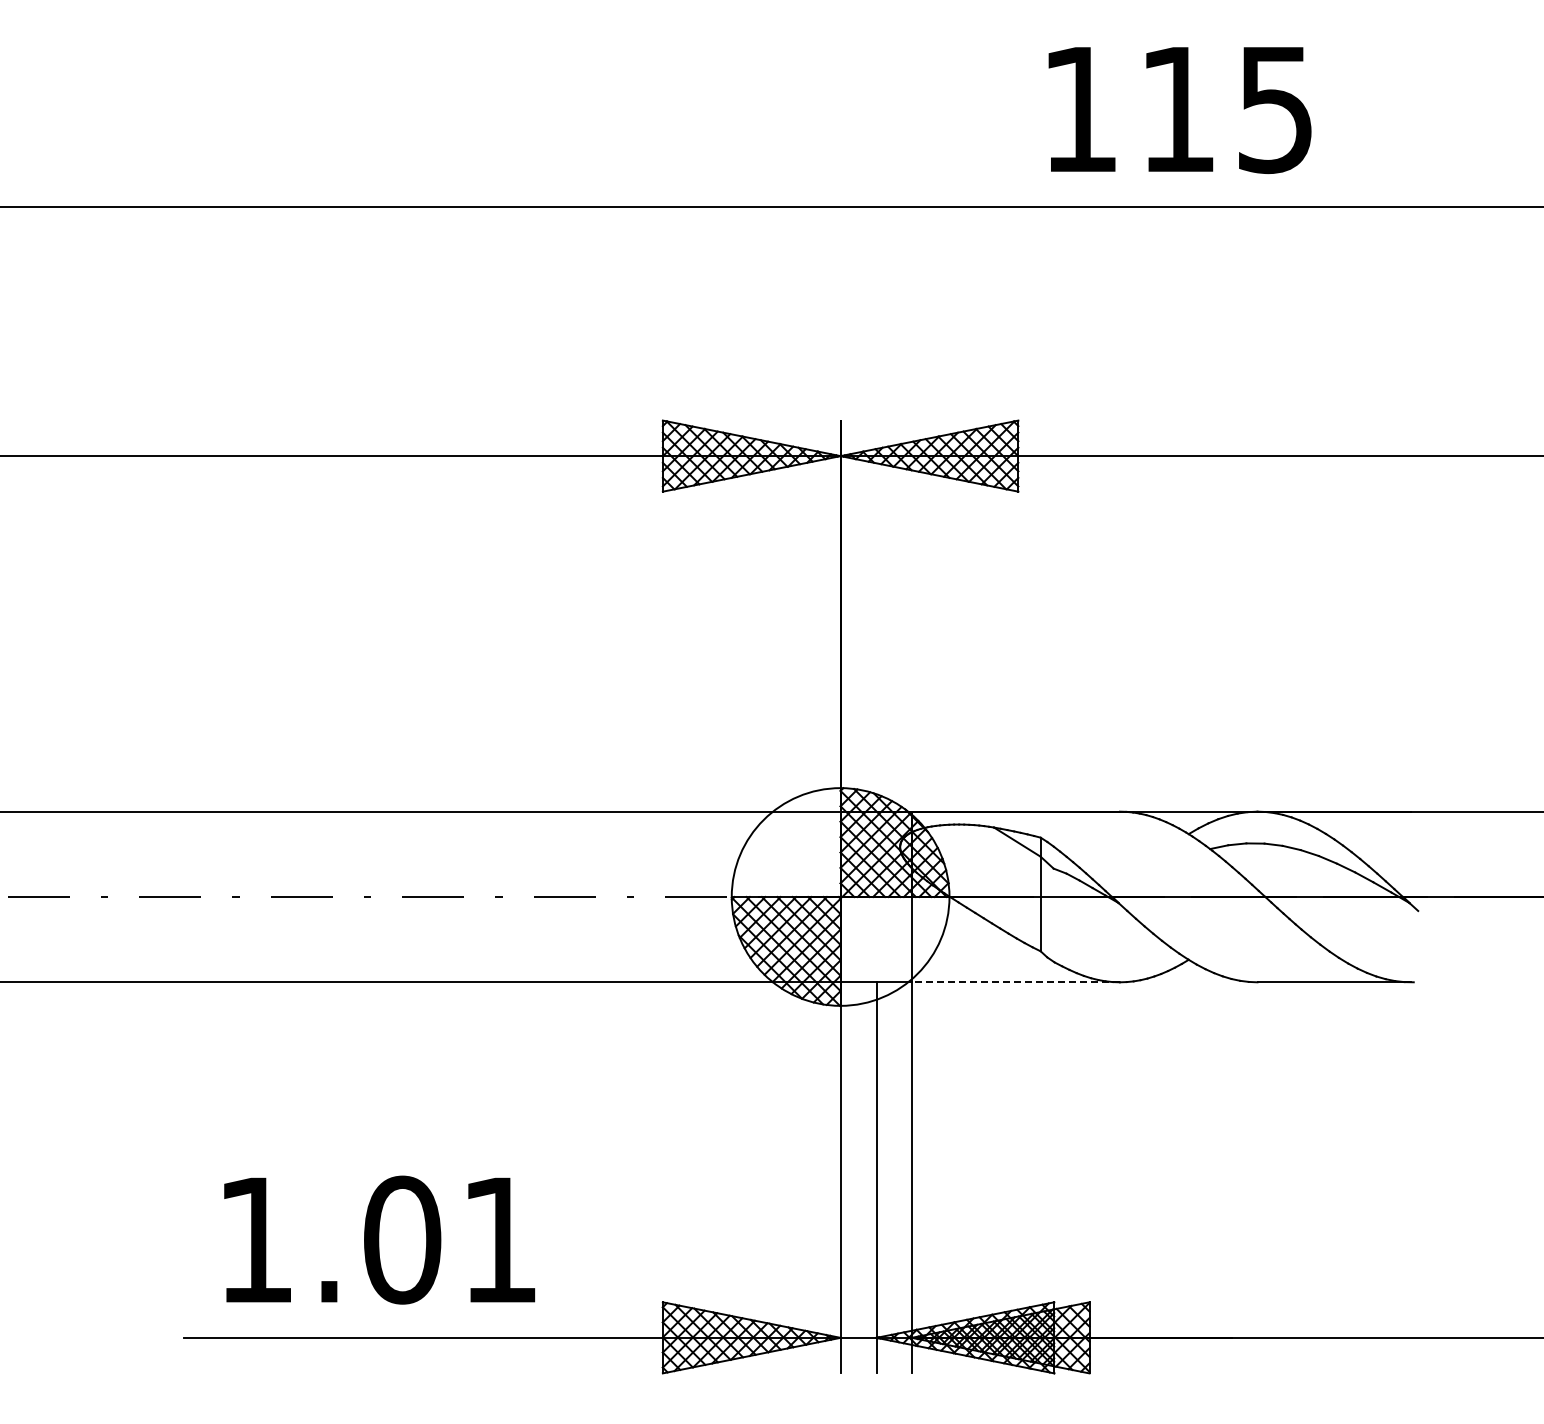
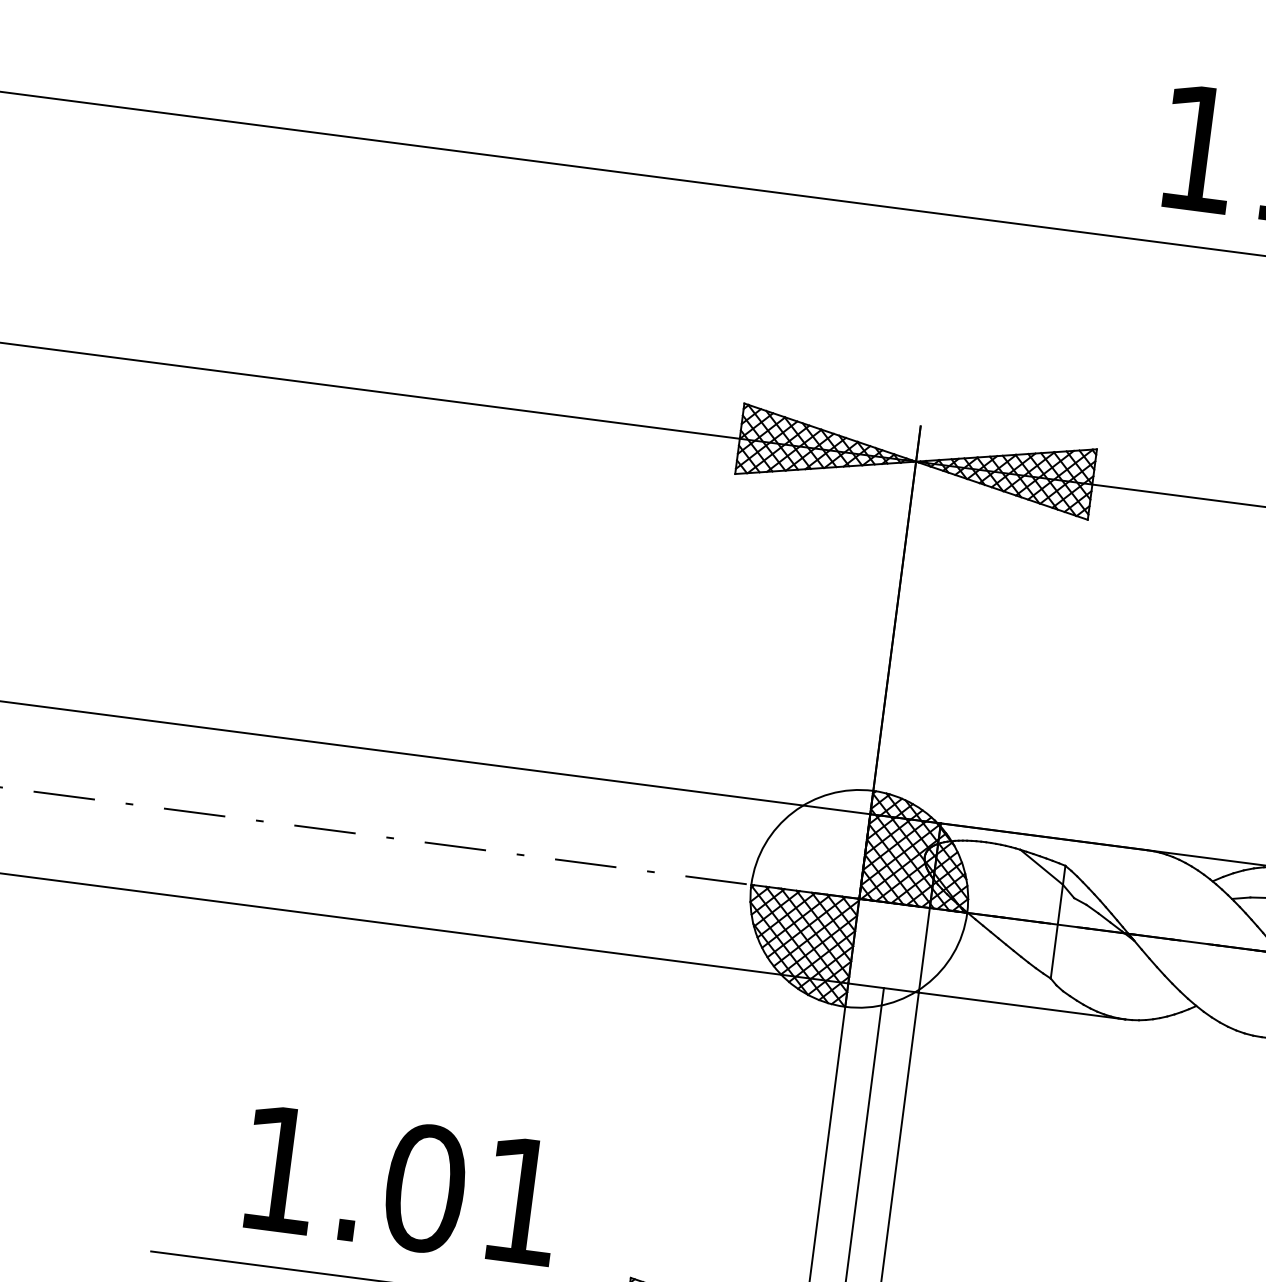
line: (1015, 982) -> (1021, 1006), dashed -> solid
text: (379, 1239) -> (402, 1184), moved

